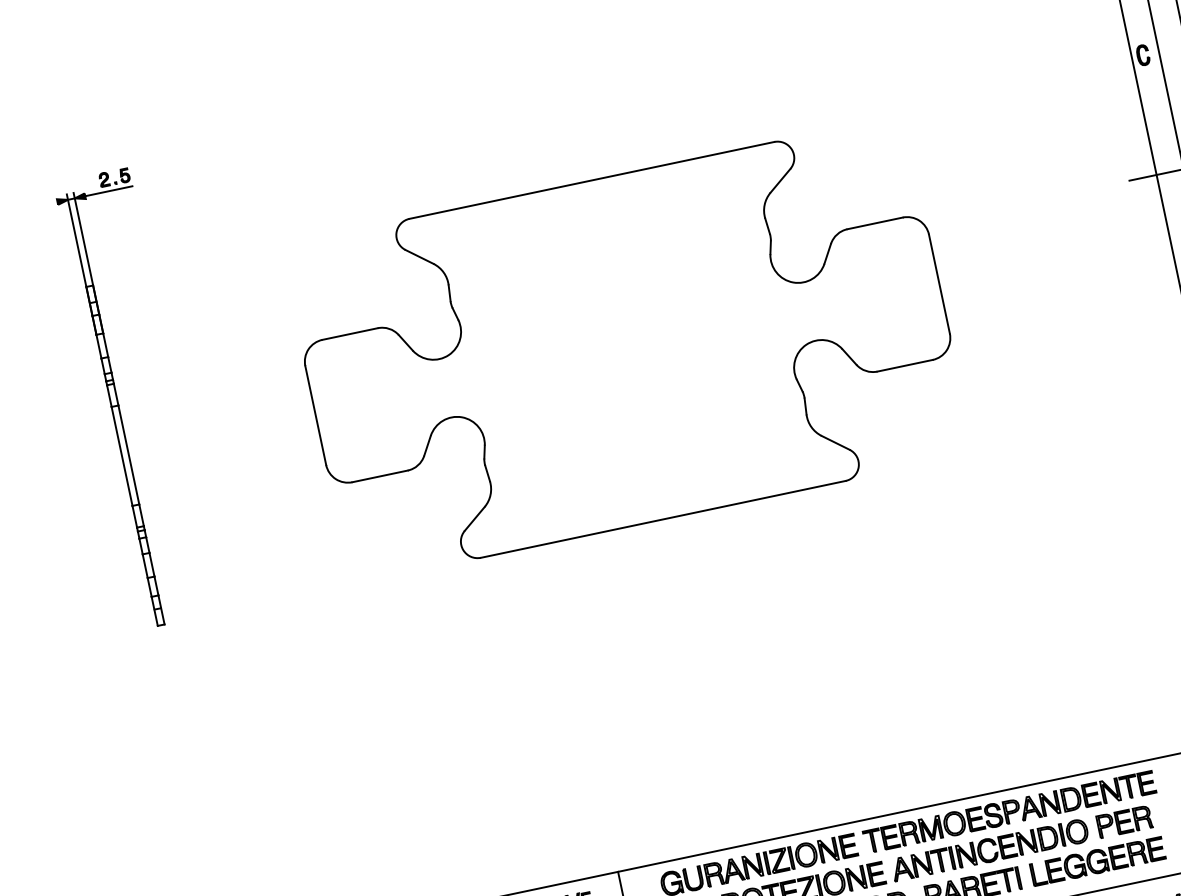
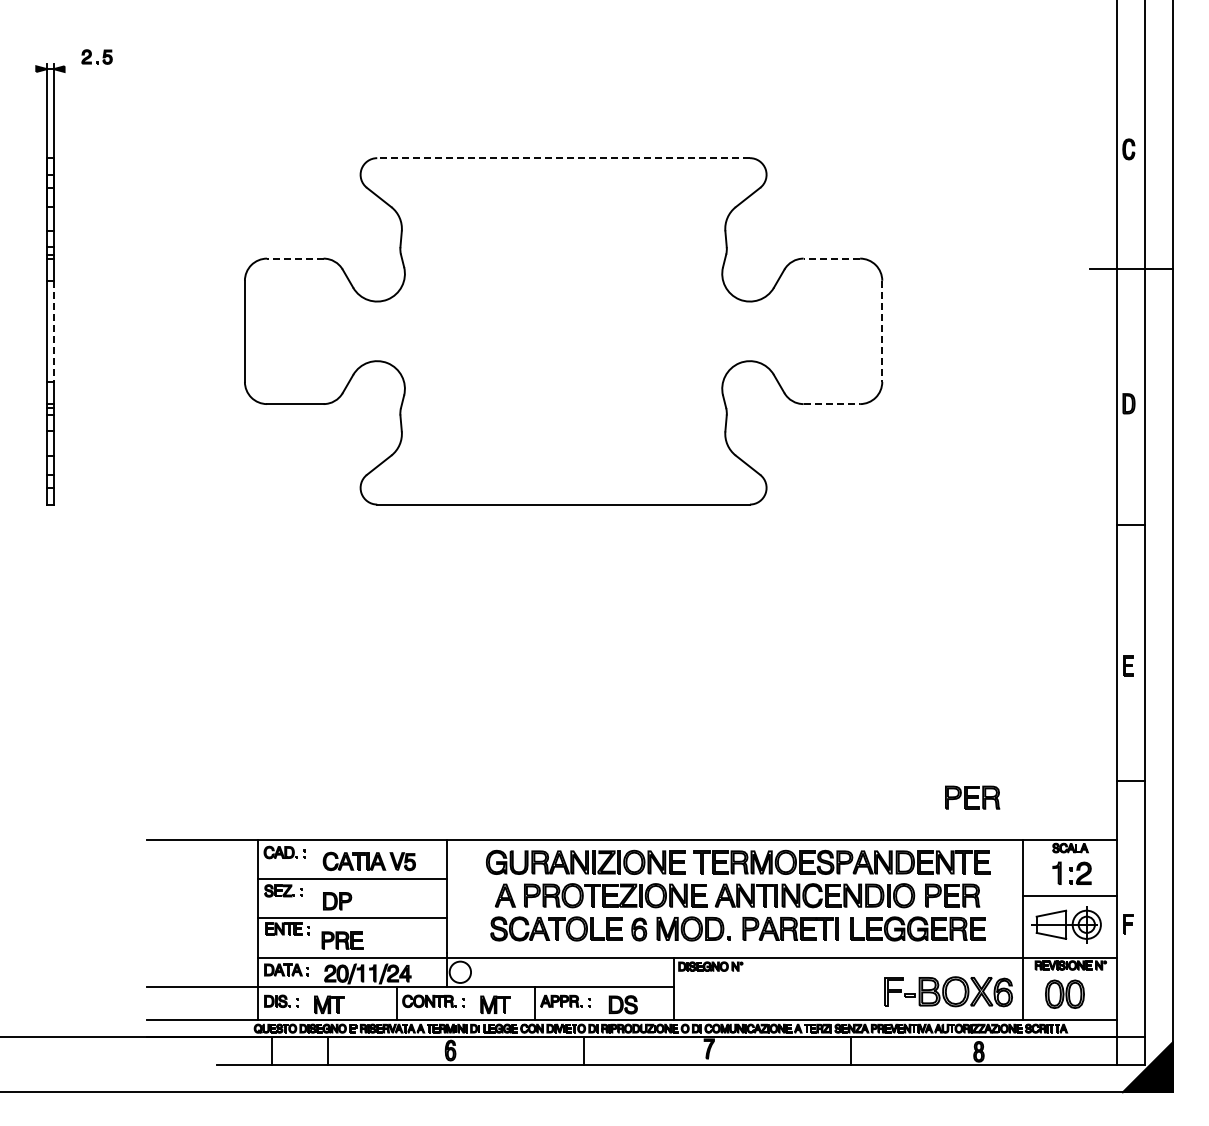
line: (591, 180) -> (563, 158), solid -> dashed
line: (108, 191) -> (88, 69), removed
line: (874, 223) -> (831, 258), solid -> dashed
line: (939, 284) -> (882, 331), solid -> dashed
line: (349, 334) -> (294, 258), solid -> dashed
line: (905, 366) -> (832, 404), solid -> dashed
line: (128, 455) -> (53, 331), solid -> dashed
part: (1123, 721) -> (972, 797), added

